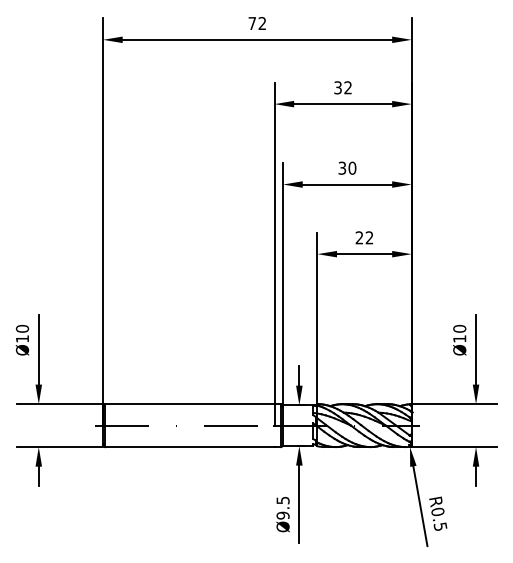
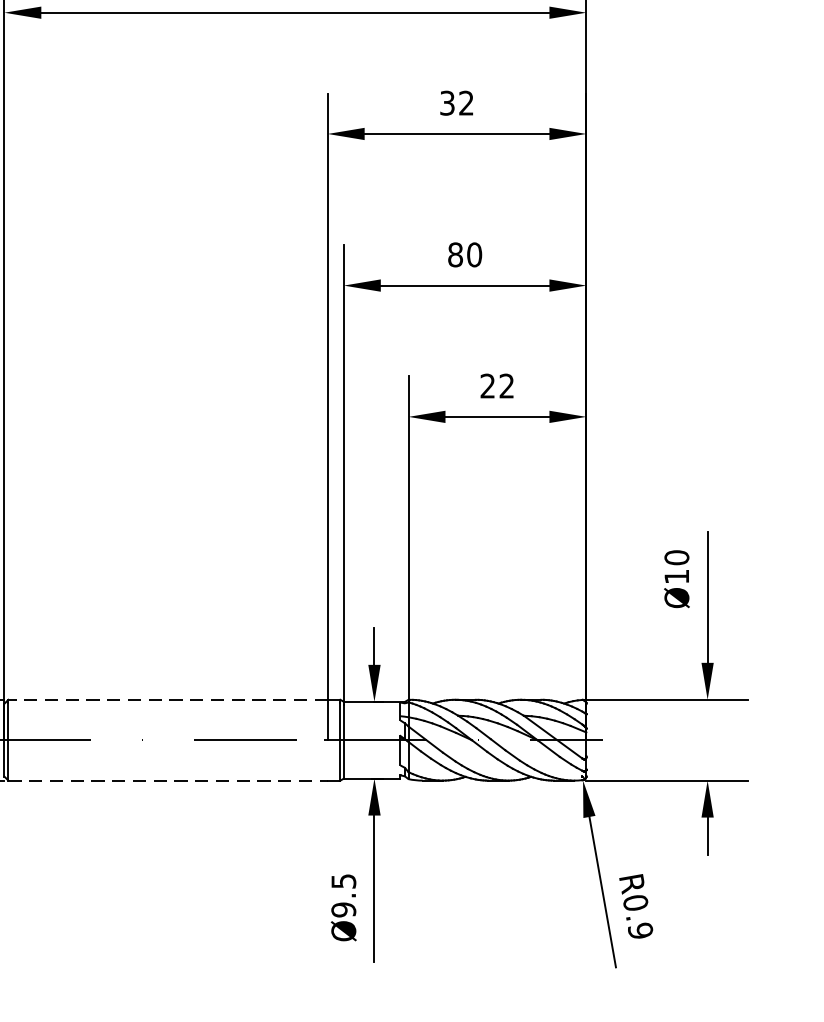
text: (342, 167) -> (455, 253), 30 -> 80
line: (189, 404) -> (167, 700), solid -> dashed
line: (189, 447) -> (167, 781), solid -> dashed
text: (440, 526) -> (640, 930), R0.5 -> R0.9

